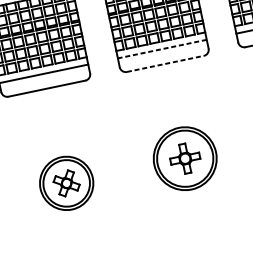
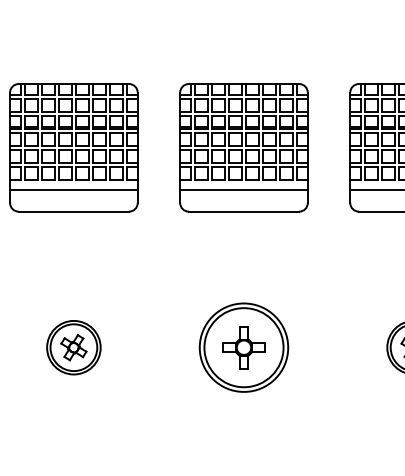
line: (162, 49) -> (244, 190), dashed -> solid
line: (165, 63) -> (244, 211), dashed -> solid
part: (66, 183) -> (73, 347), size x0.71

